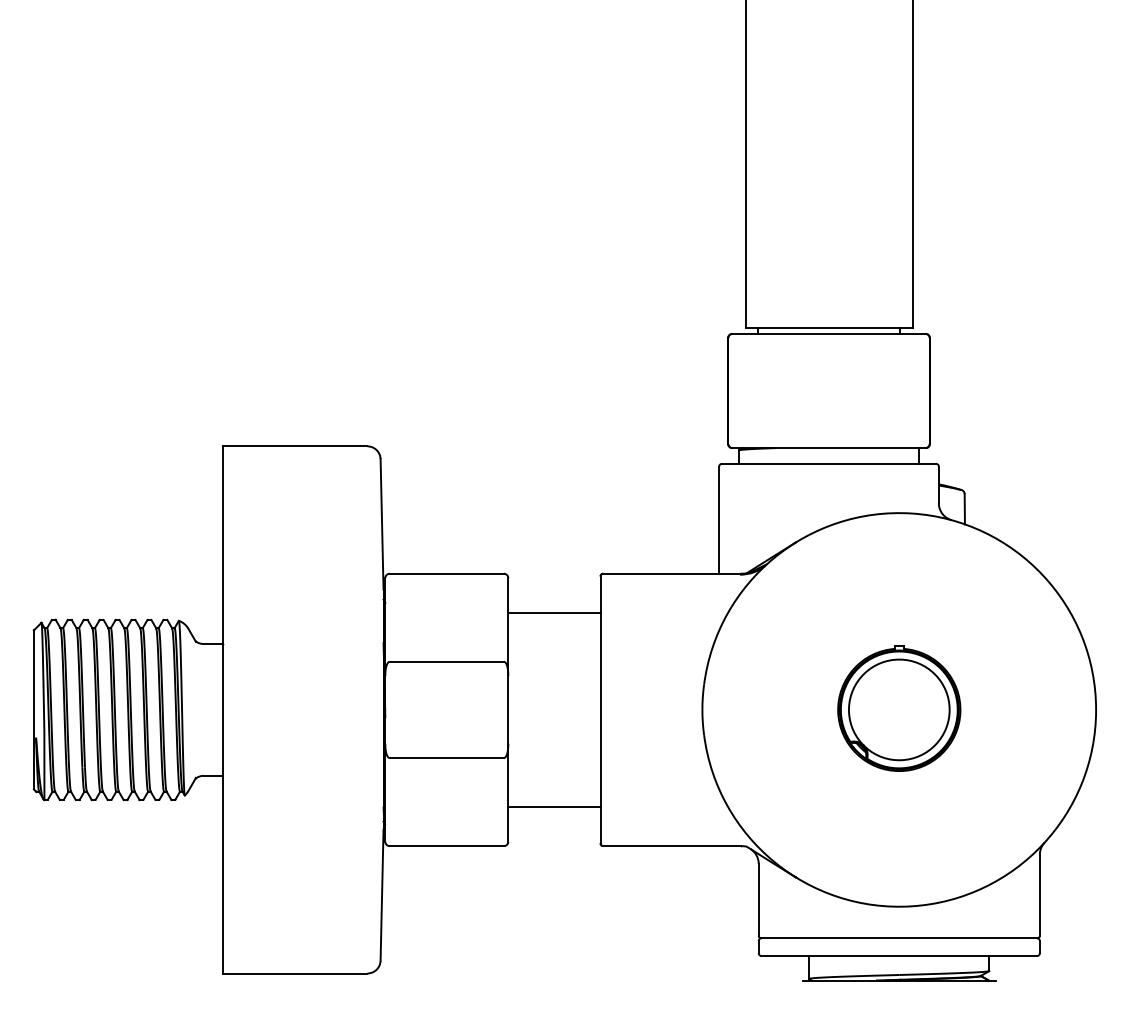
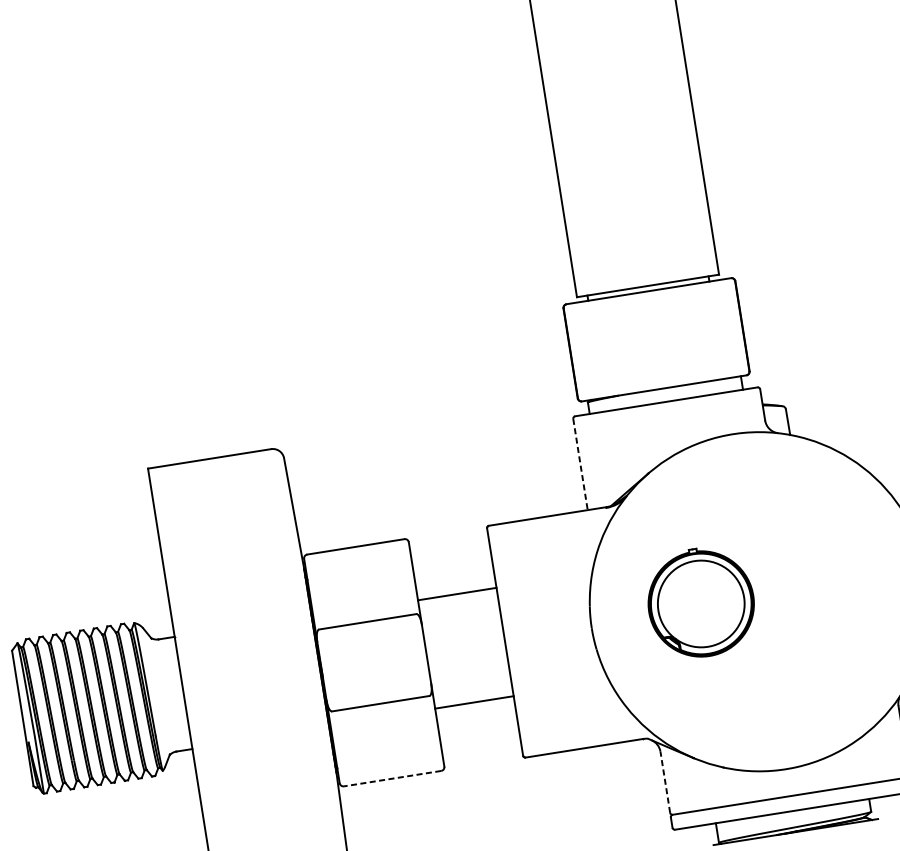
line: (719, 520) -> (580, 464), solid -> dashed
line: (554, 613) -> (457, 594), moved
part: (899, 708) -> (701, 602), moved
line: (554, 806) -> (474, 702), moved
line: (446, 846) -> (392, 779), solid -> dashed
line: (758, 899) -> (665, 782), solid -> dashed

